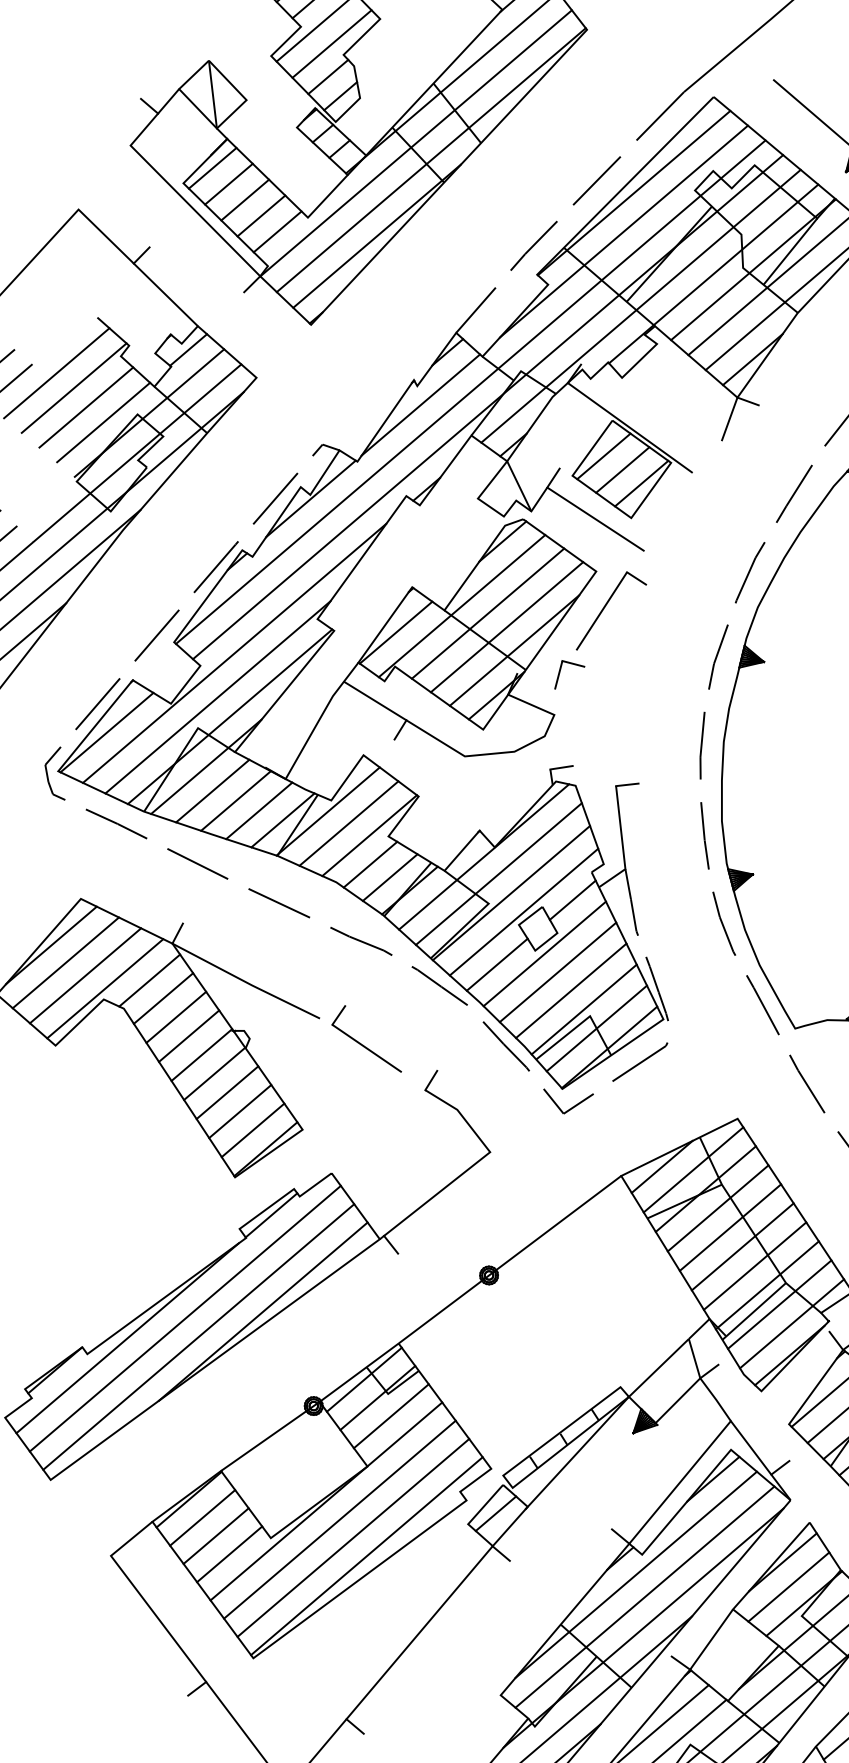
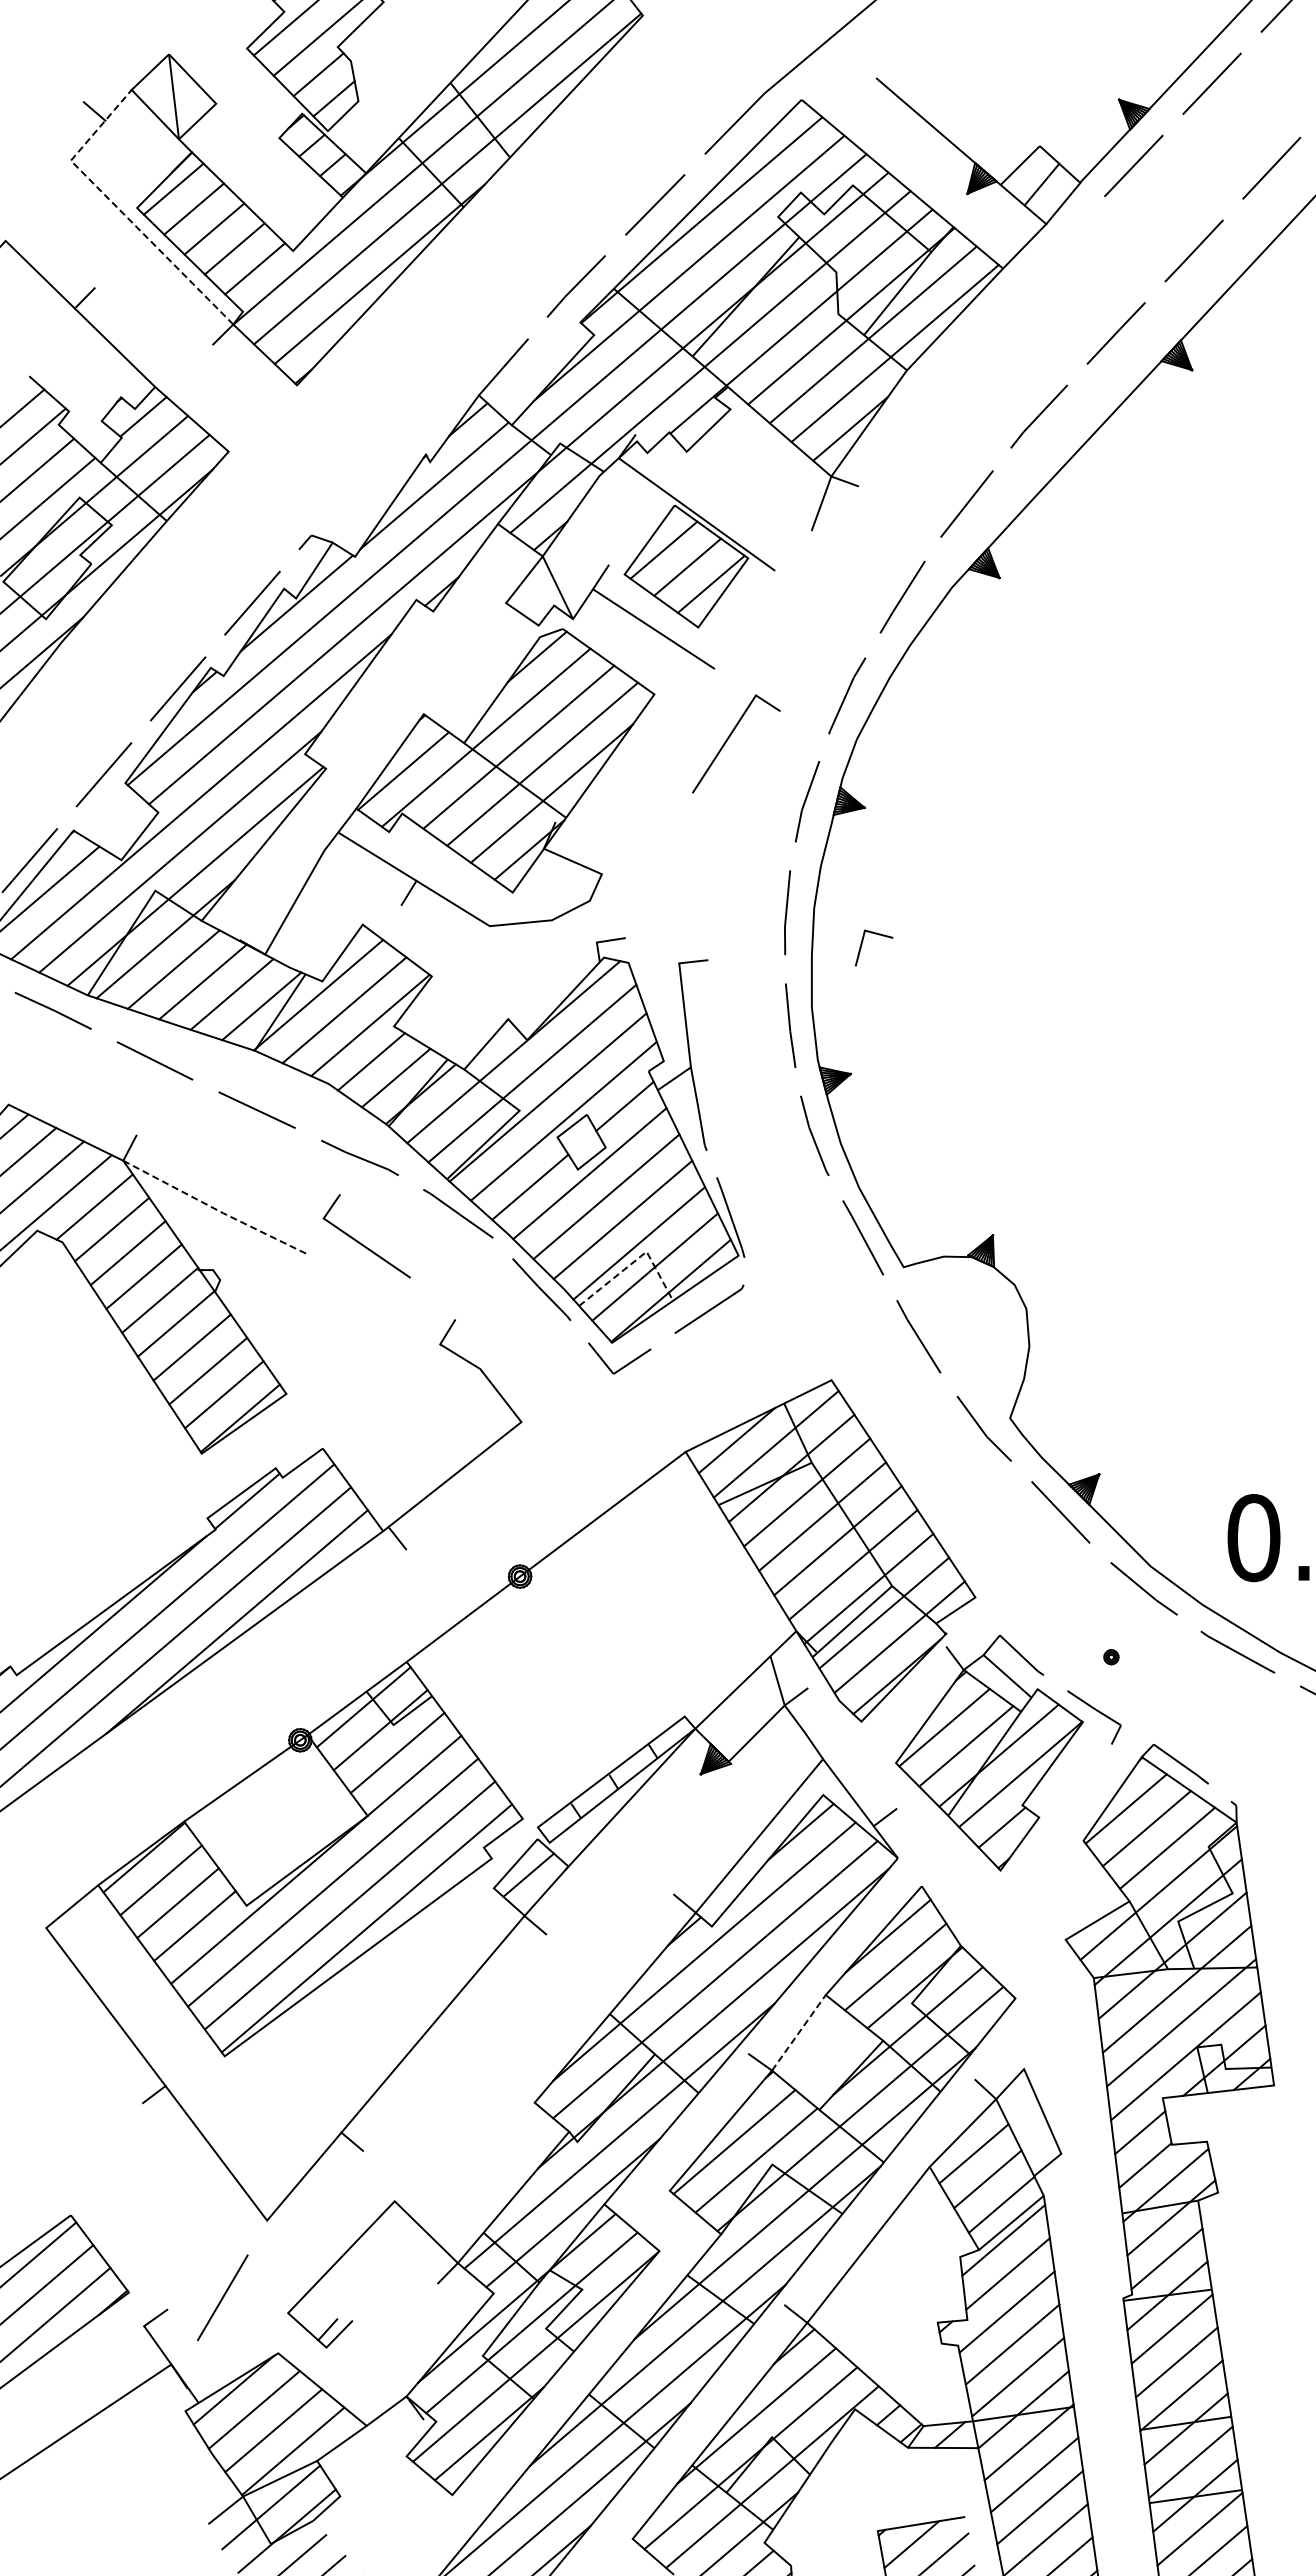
line: (168, 183) -> (118, 208), solid -> dashed
part: (605, 606) -> (729, 738), moved
part: (560, 672) -> (862, 944), moved
line: (246, 982) -> (216, 1209), solid -> dashed
line: (581, 1024) -> (635, 1261), solid -> dashed
part: (363, 1044) -> (362, 1243), moved
line: (712, 1639) -> (799, 2032), solid -> dashed

